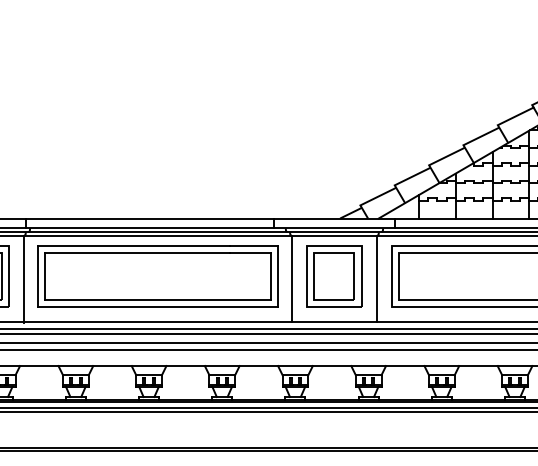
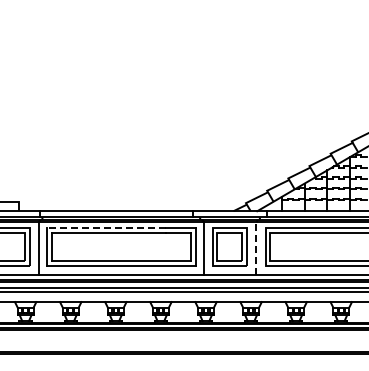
line: (133, 246) -> (106, 228), solid -> dashed
line: (377, 279) -> (256, 248), solid -> dashed

